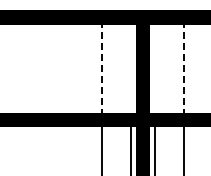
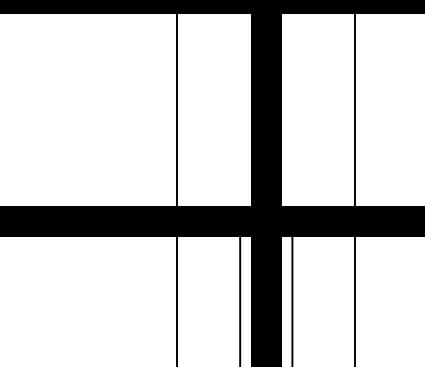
line: (102, 71) -> (178, 116), dashed -> solid
line: (183, 71) -> (354, 116), dashed -> solid

